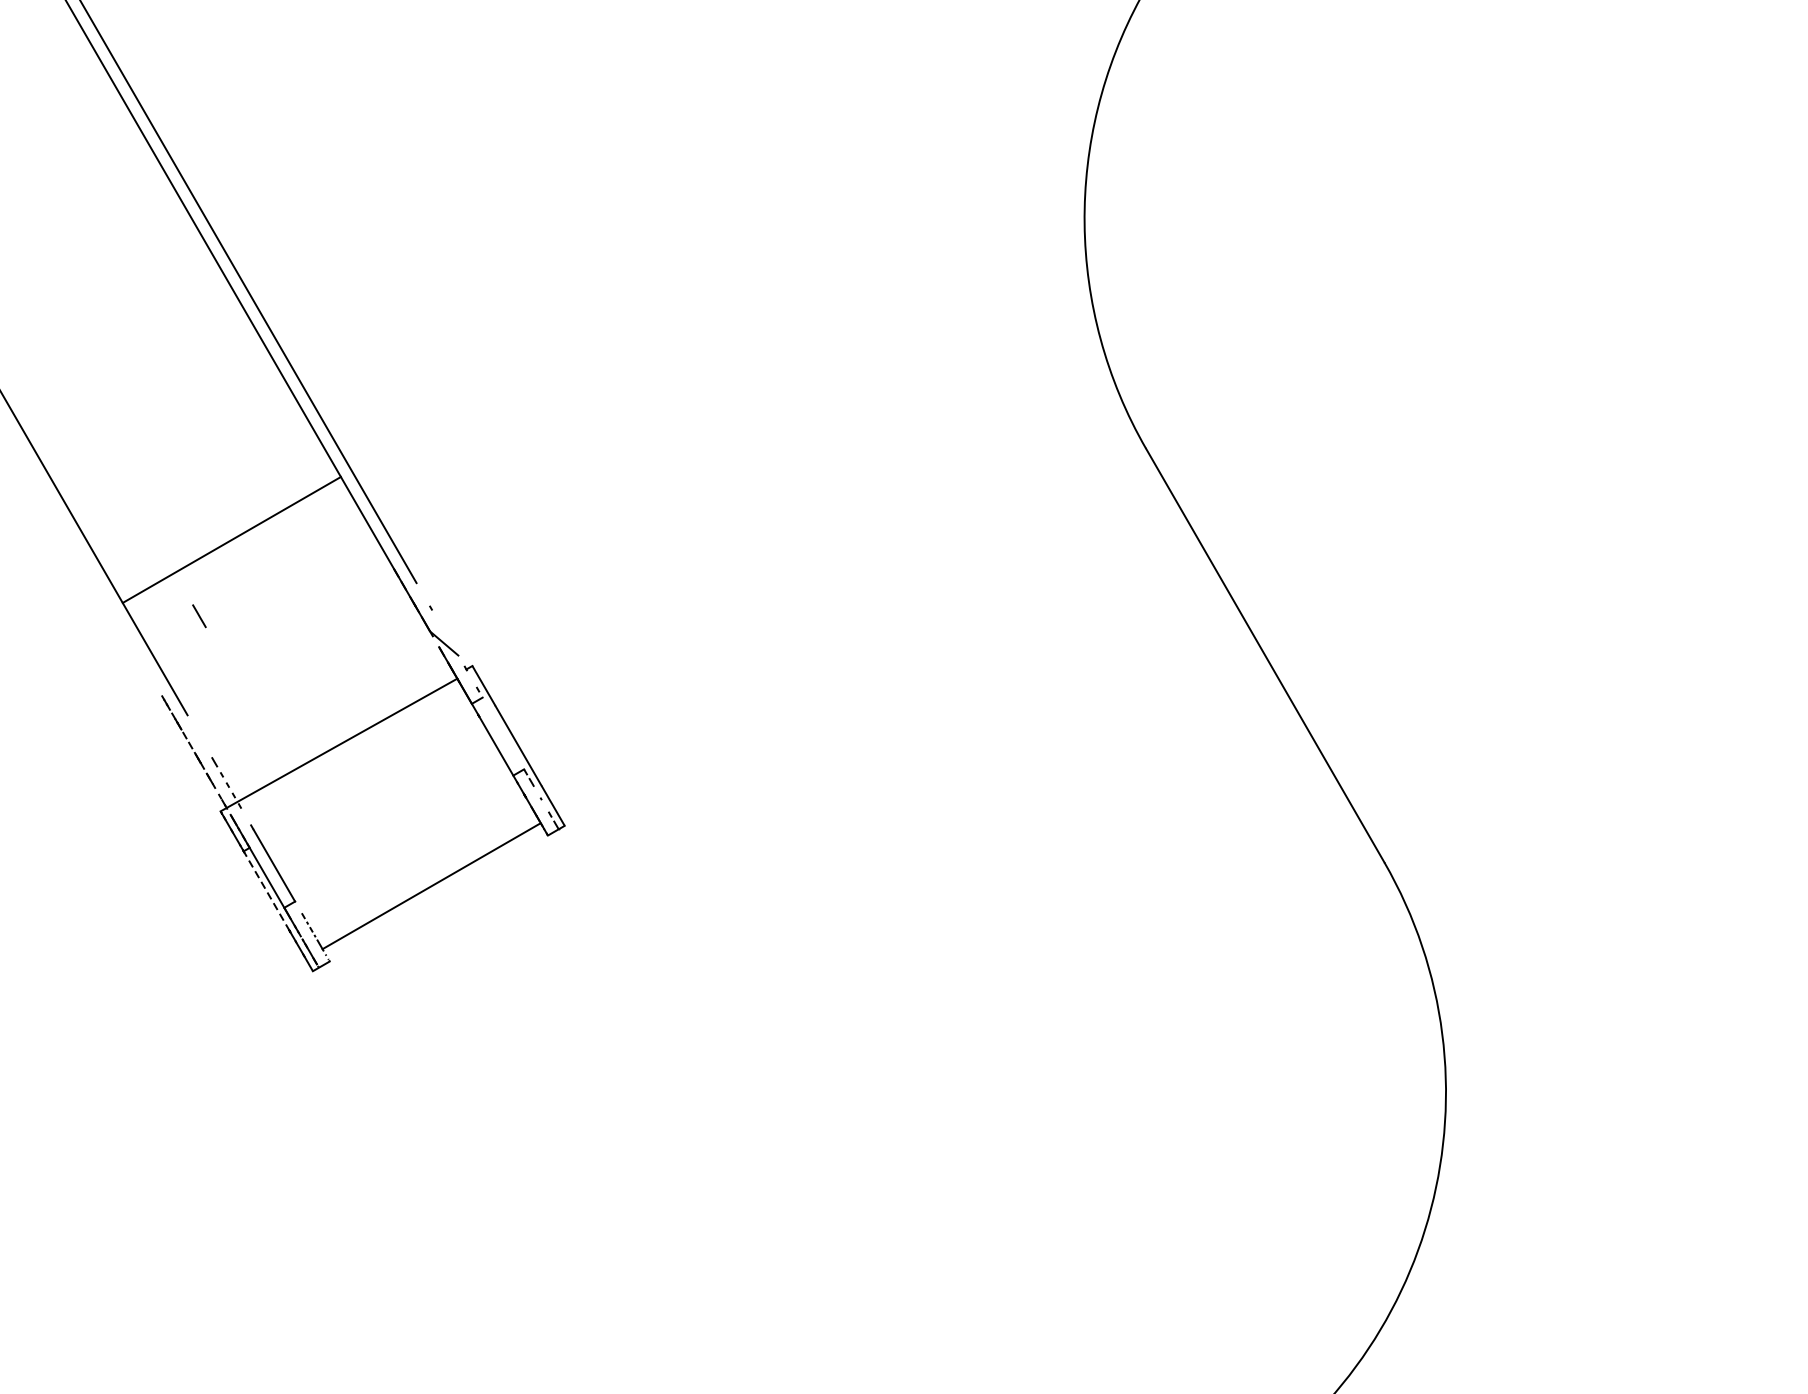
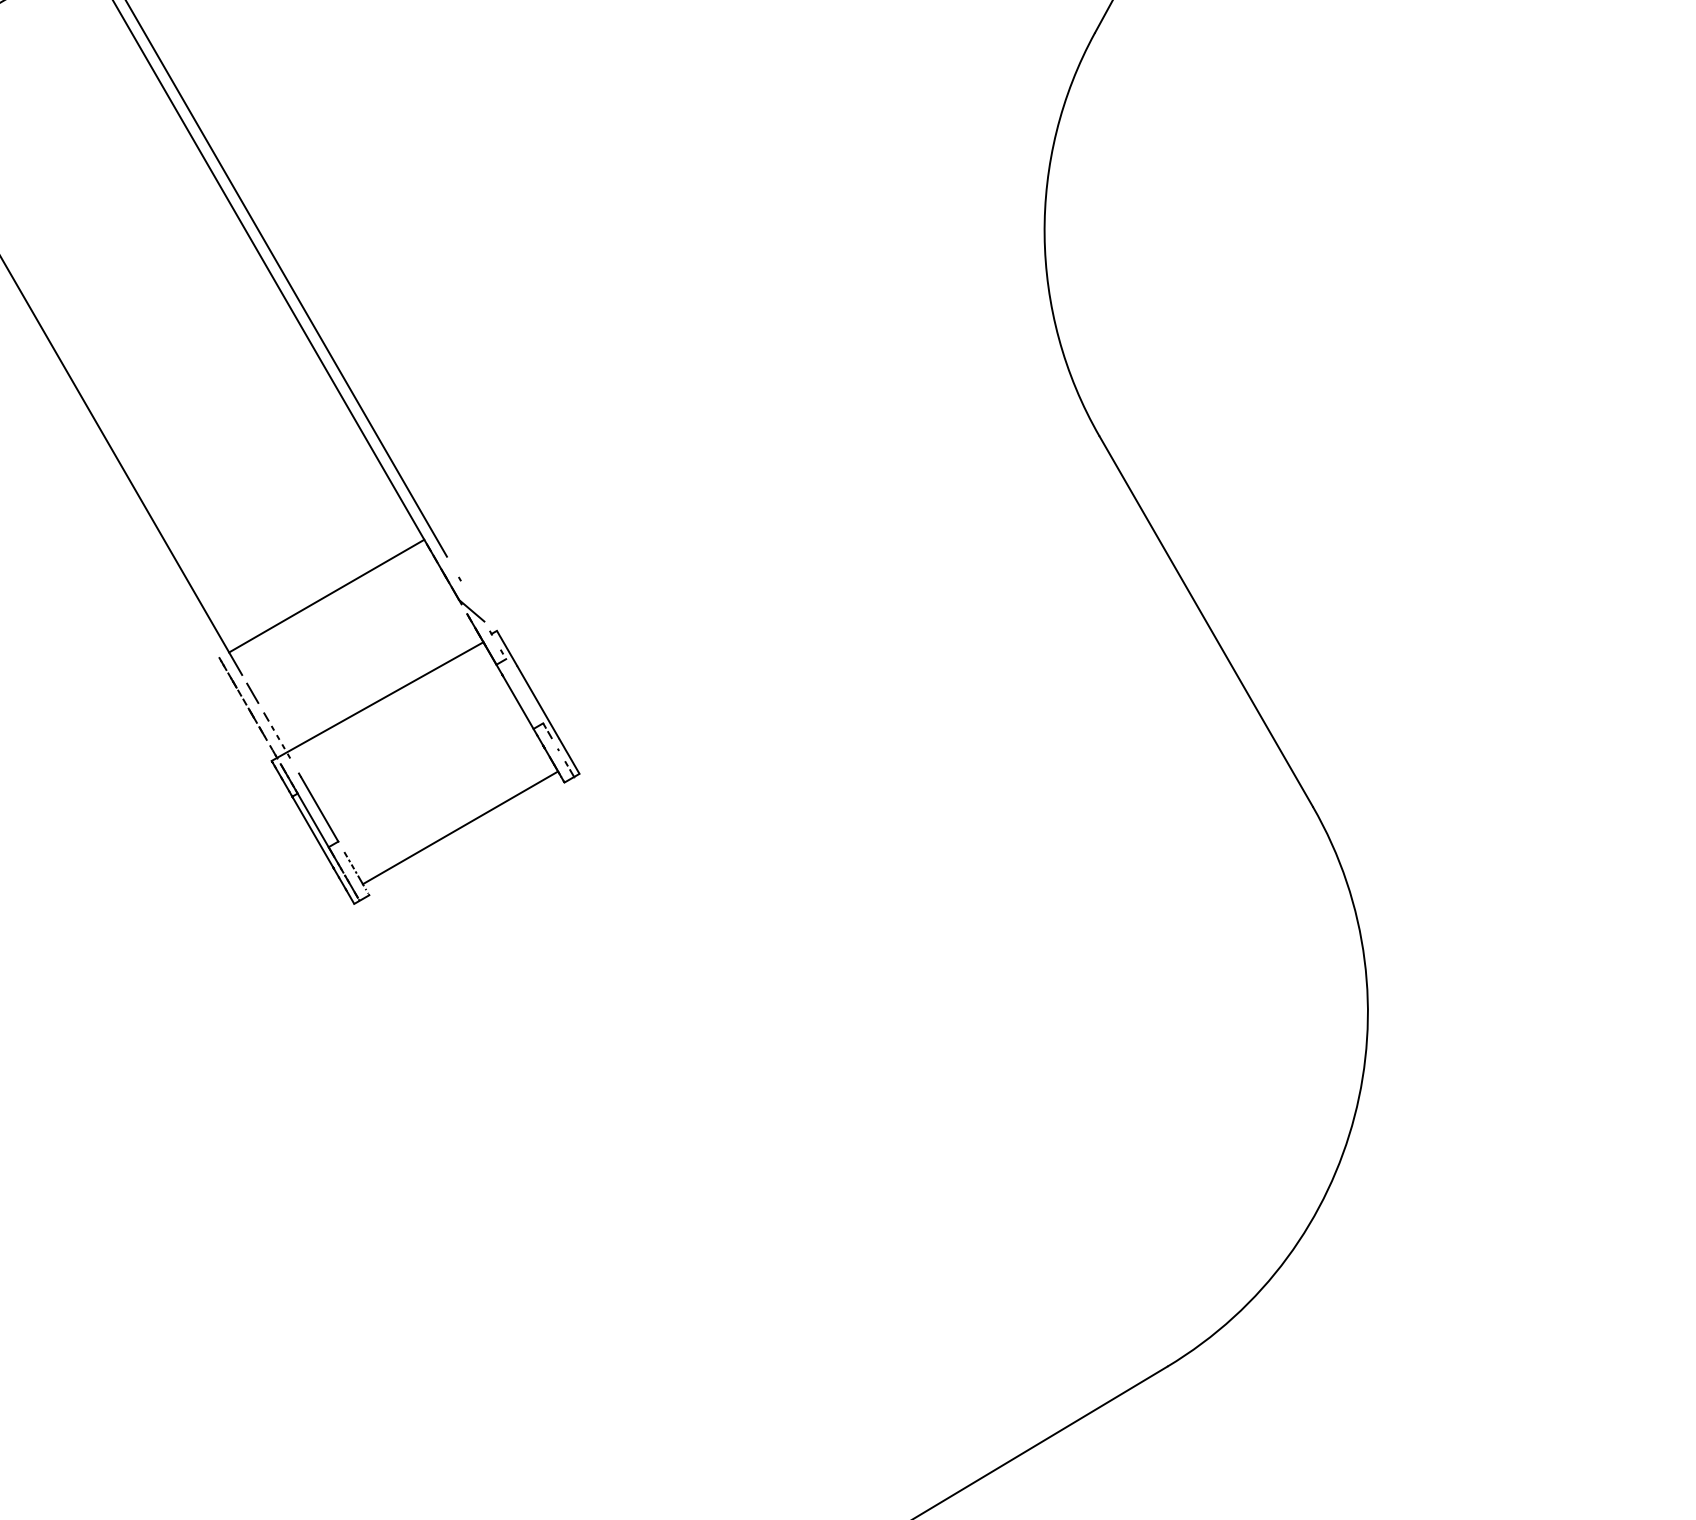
line: (231, 539) -> (326, 595), moved
line: (199, 615) -> (252, 692), moved
line: (266, 891) -> (312, 832), dashed -> solid

